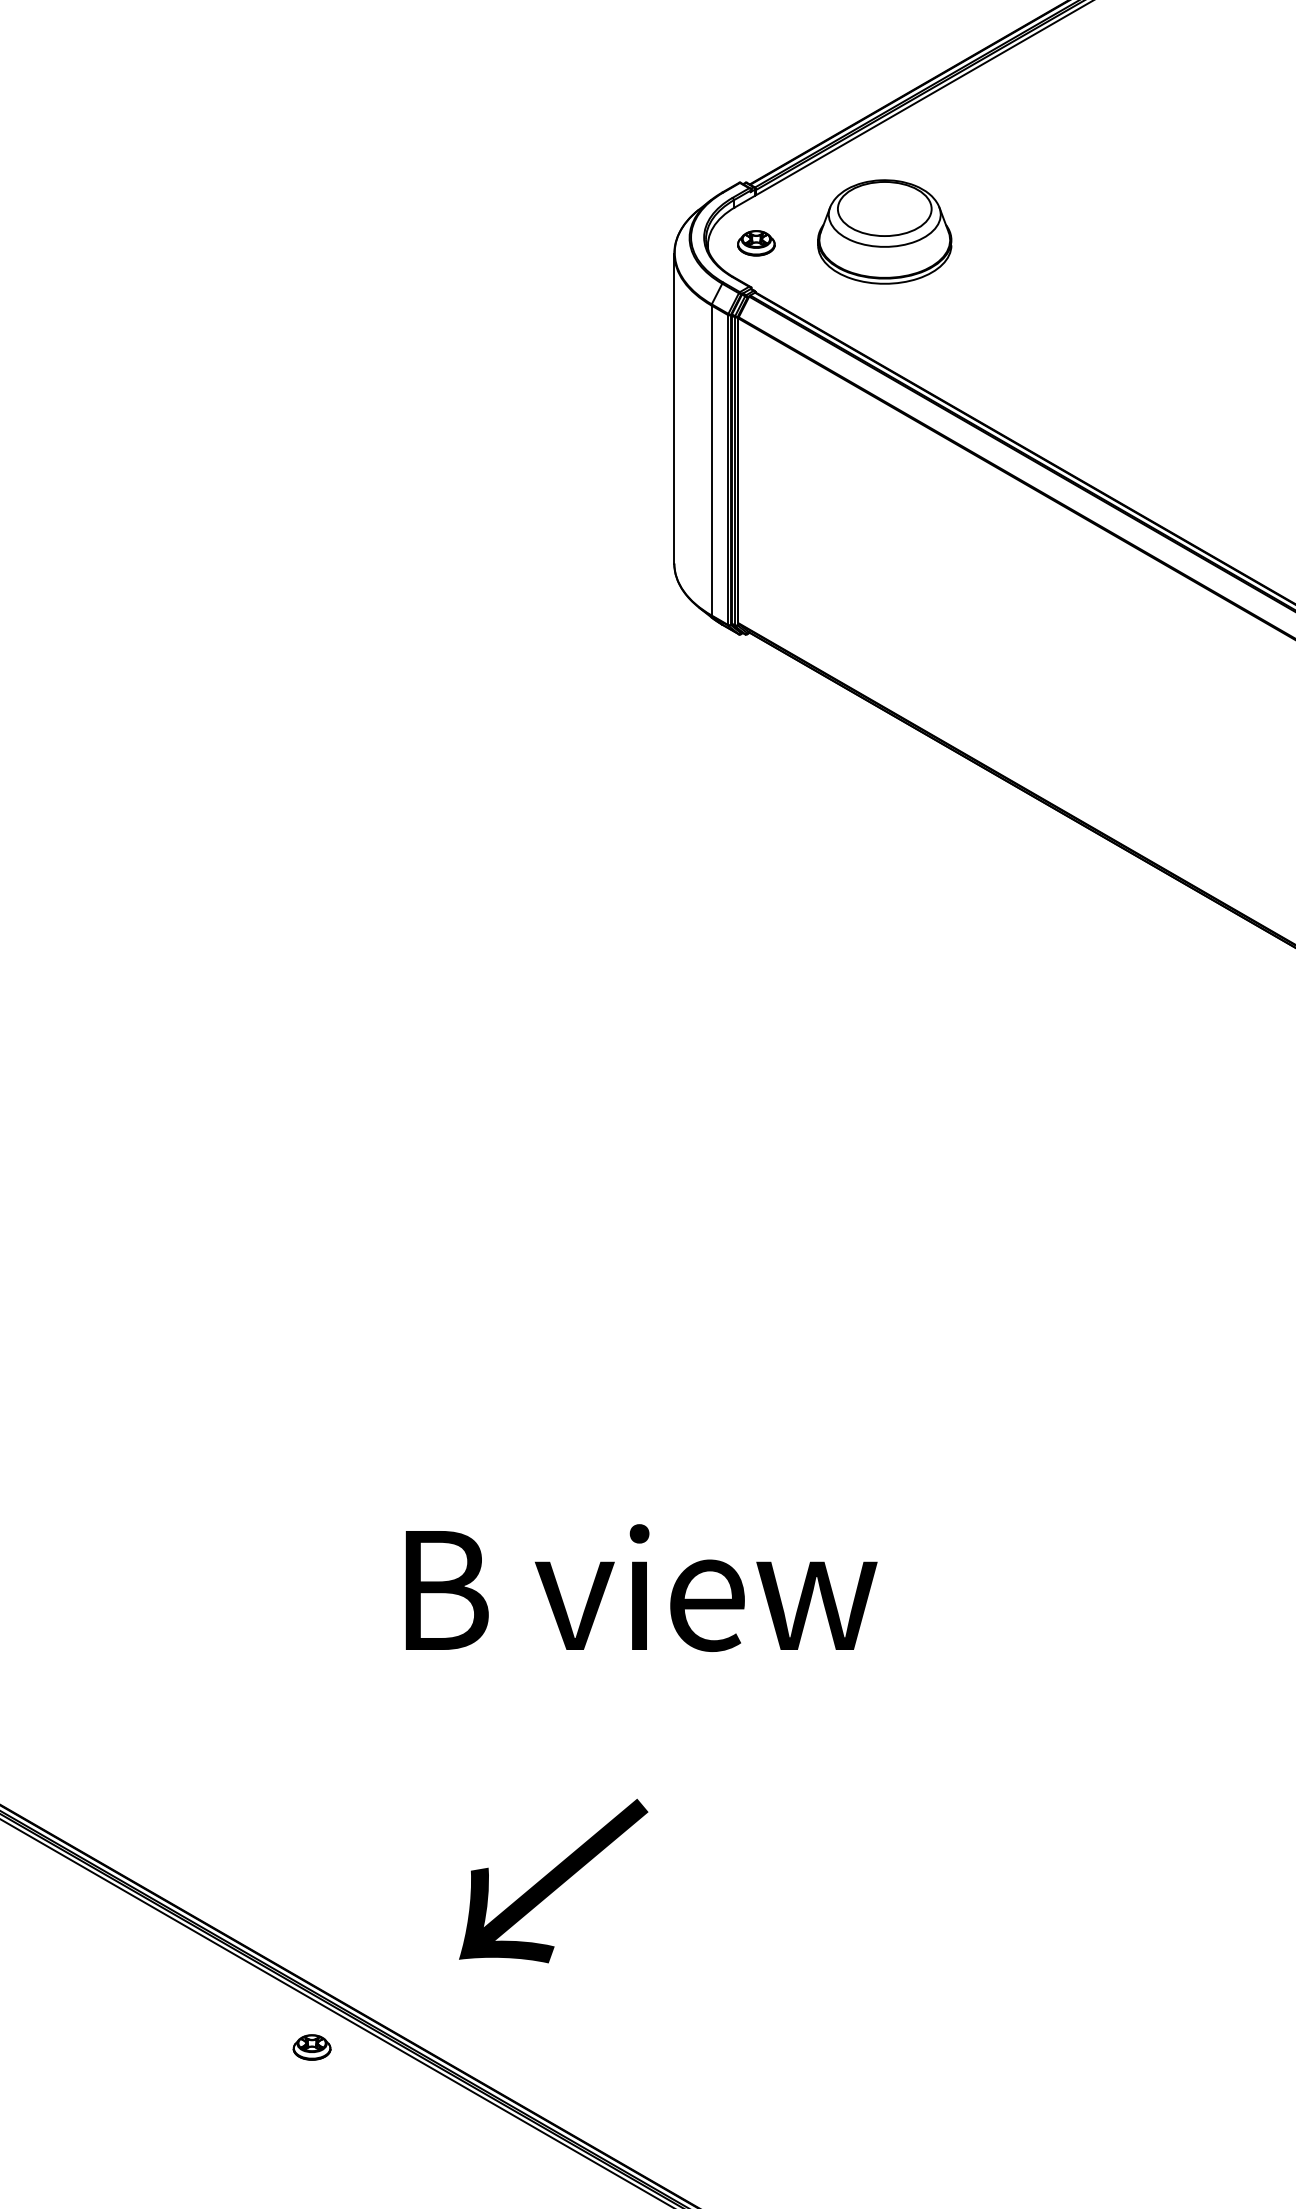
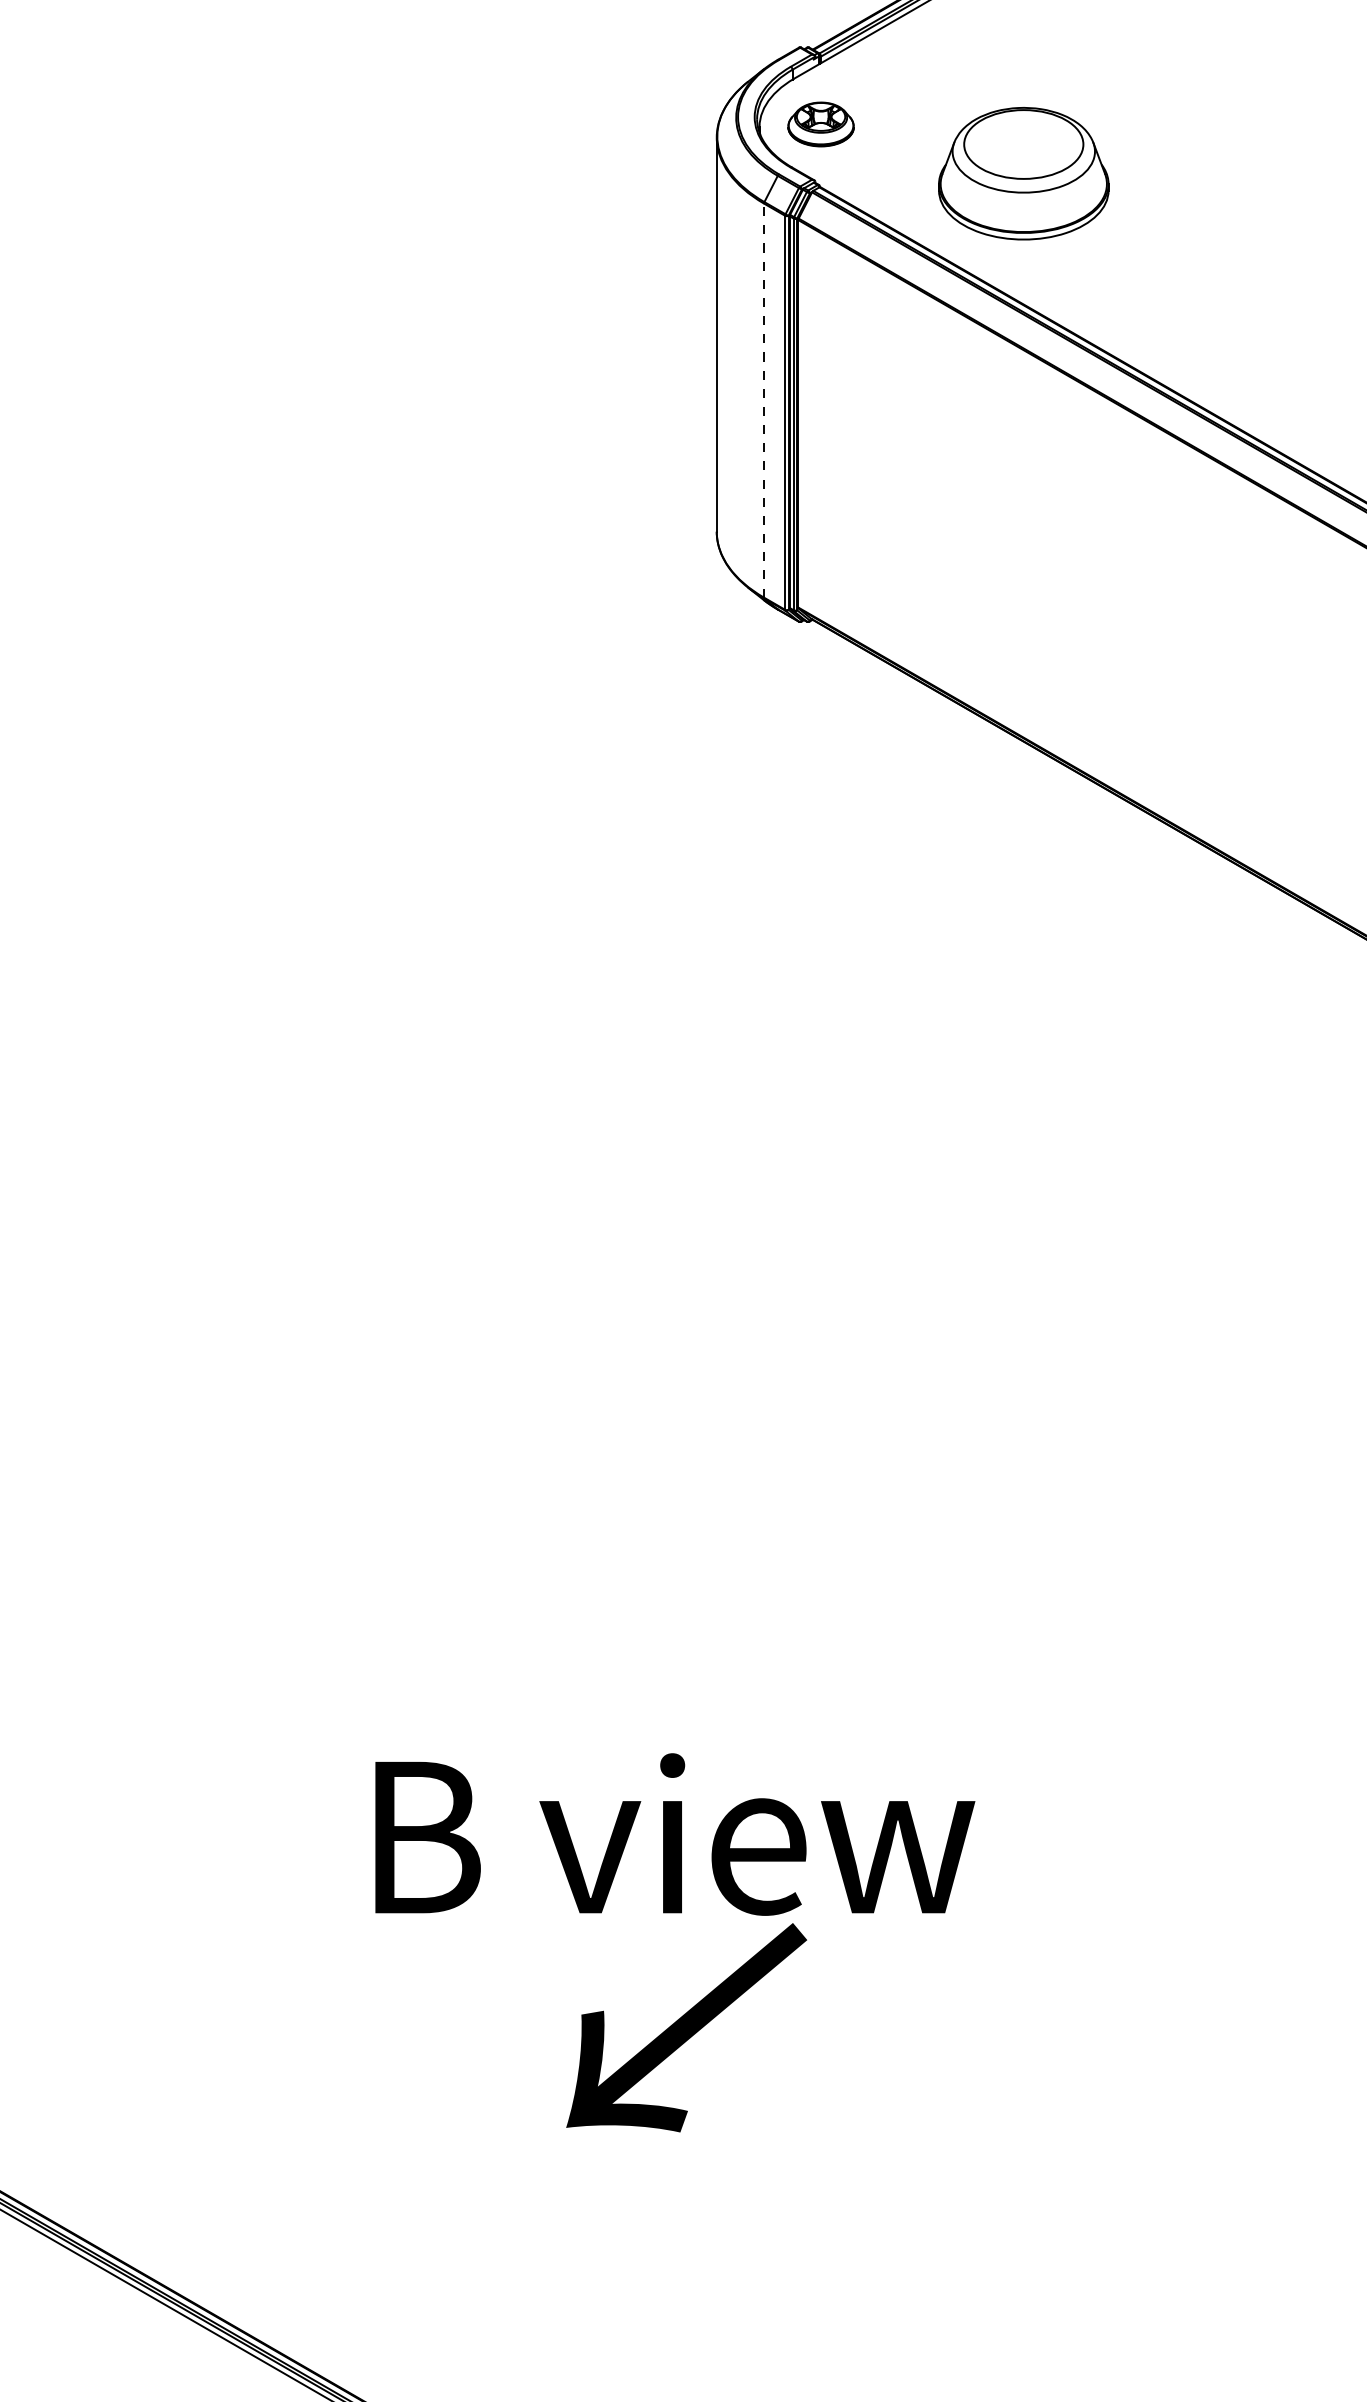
part: (884, 231) -> (1023, 173), moved
part: (756, 243) -> (821, 124), size x1.4
line: (711, 460) -> (764, 400), solid -> dashed
text: (553, 1880) -> (686, 2027), moved

